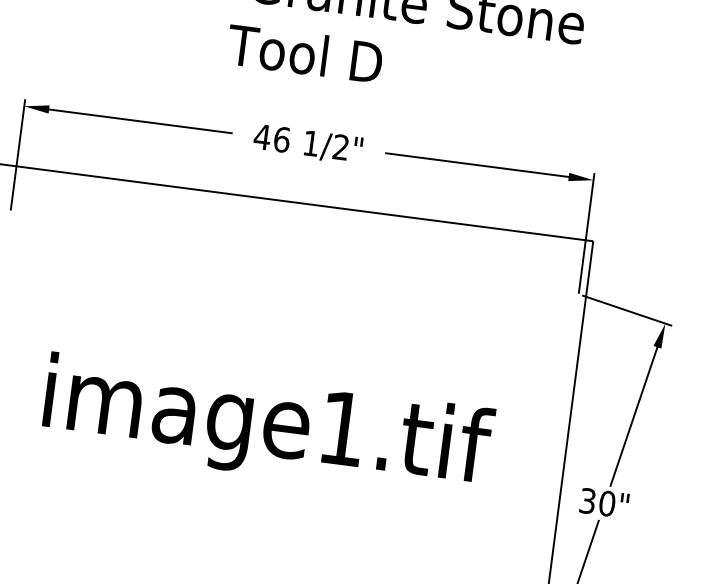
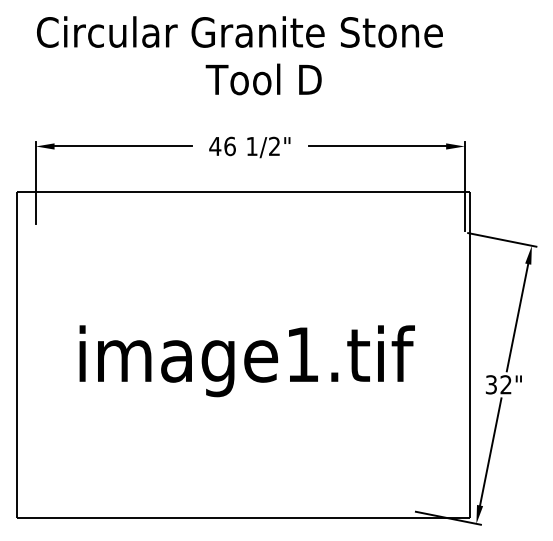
text: (304, 53) -> (263, 79), moved
text: (606, 503) -> (505, 384), 30" -> 32"

